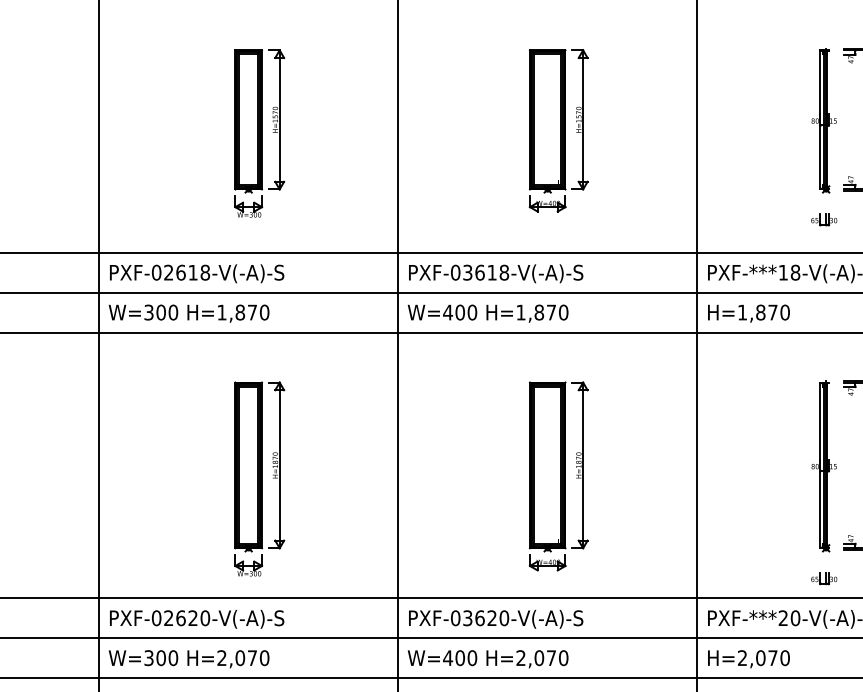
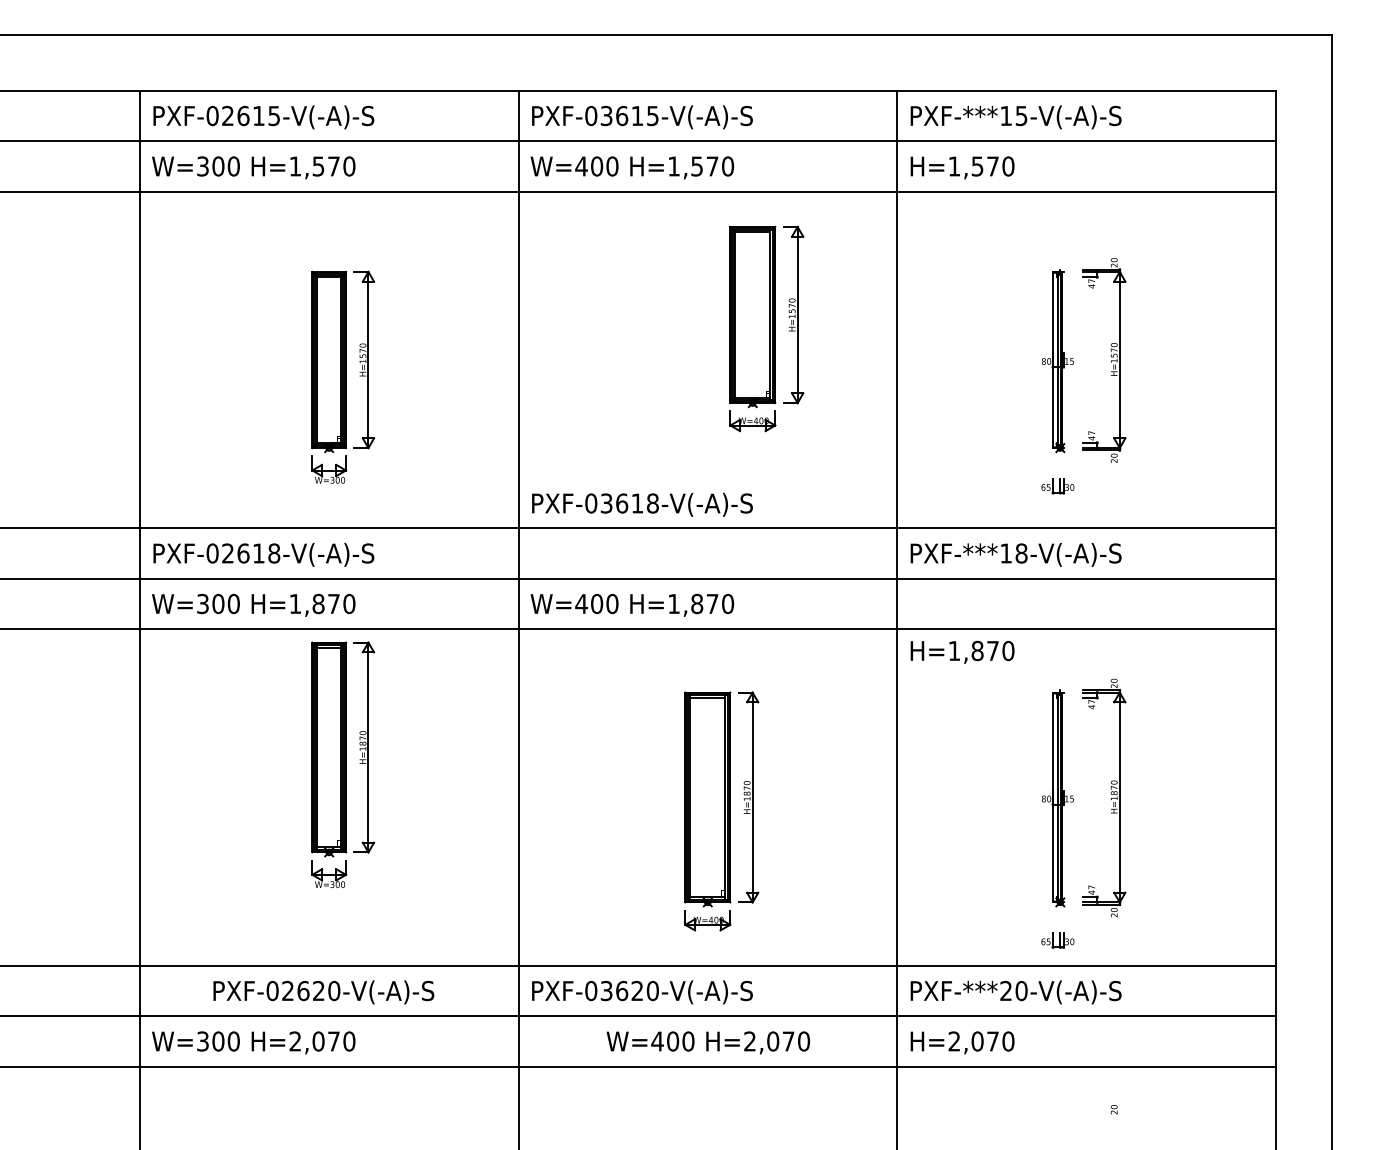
part: (558, 130) -> (766, 328), moved
text: (496, 273) -> (642, 504), moved
text: (748, 312) -> (962, 651), moved
part: (259, 478) -> (343, 764), moved
text: (196, 619) -> (323, 992), moved
text: (488, 658) -> (708, 1042), moved

